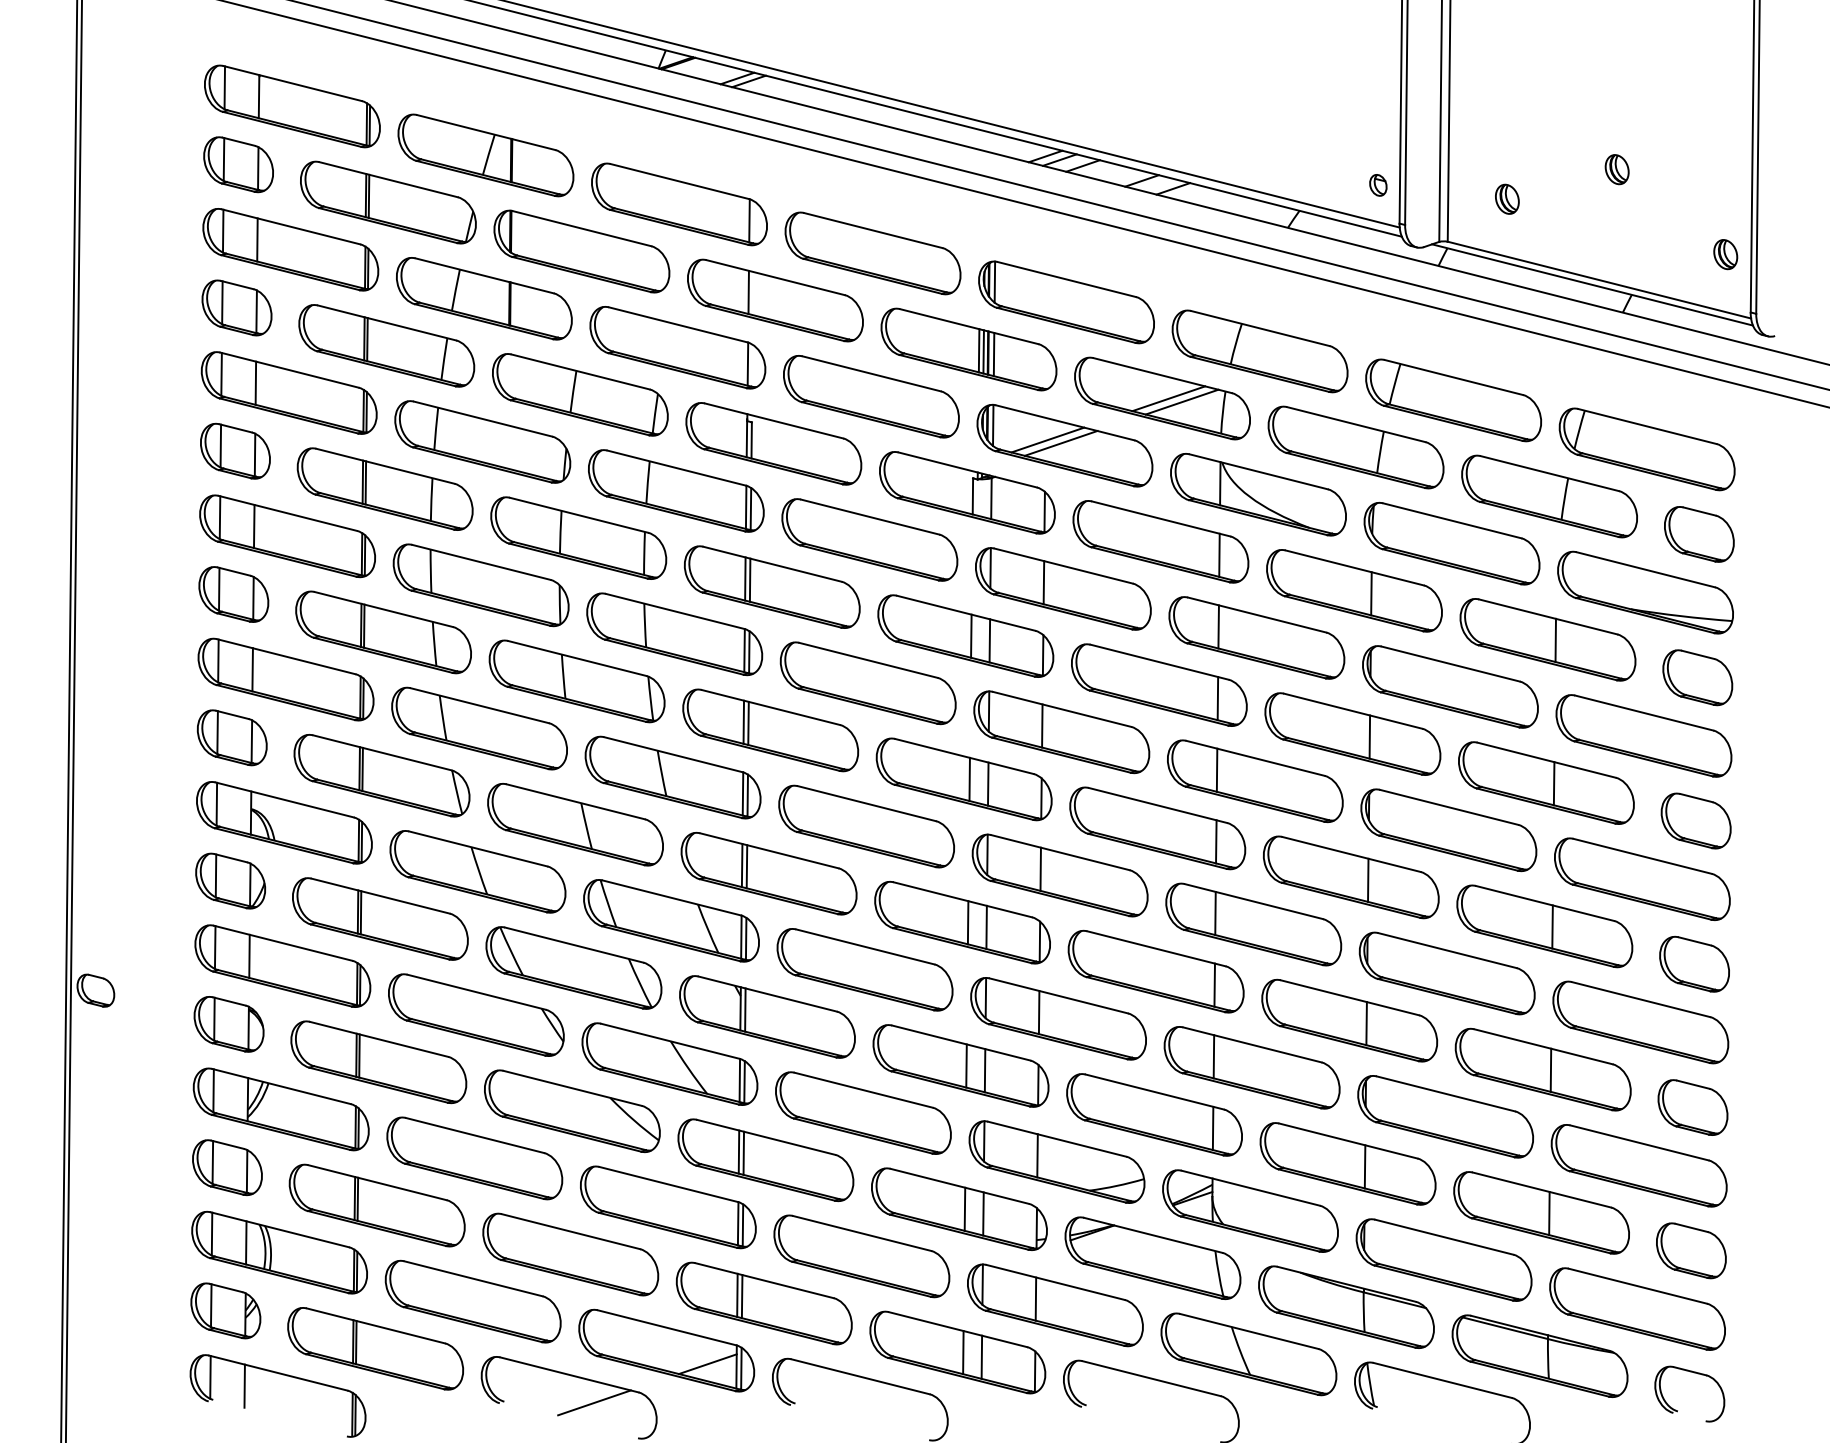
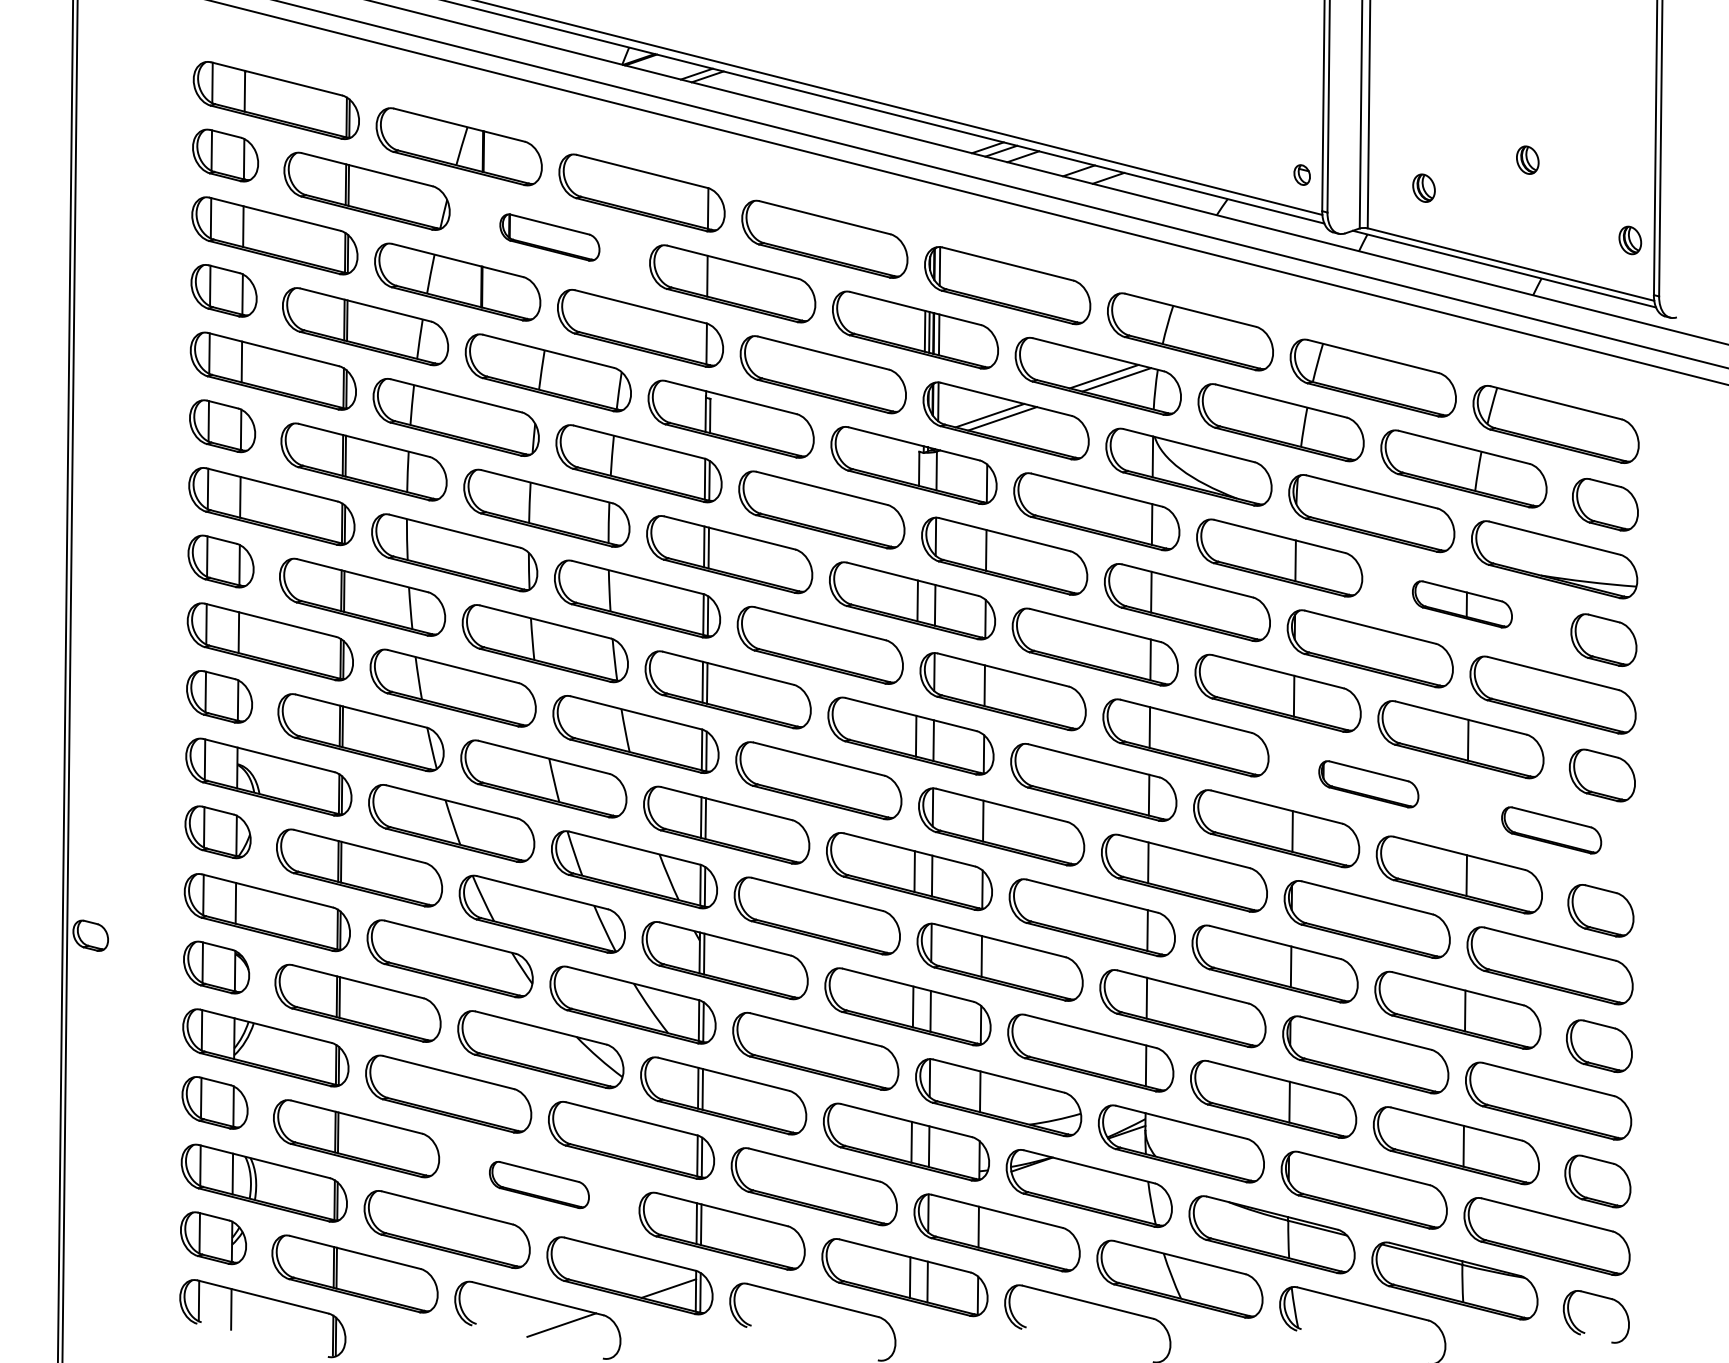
part: (581, 251) -> (549, 237), size x0.6
part: (1547, 639) -> (1461, 604), size x0.6
part: (1448, 830) -> (1368, 784), size x0.6
part: (1642, 878) -> (1551, 829), size x0.6
part: (570, 1254) -> (539, 1184), size x0.6

